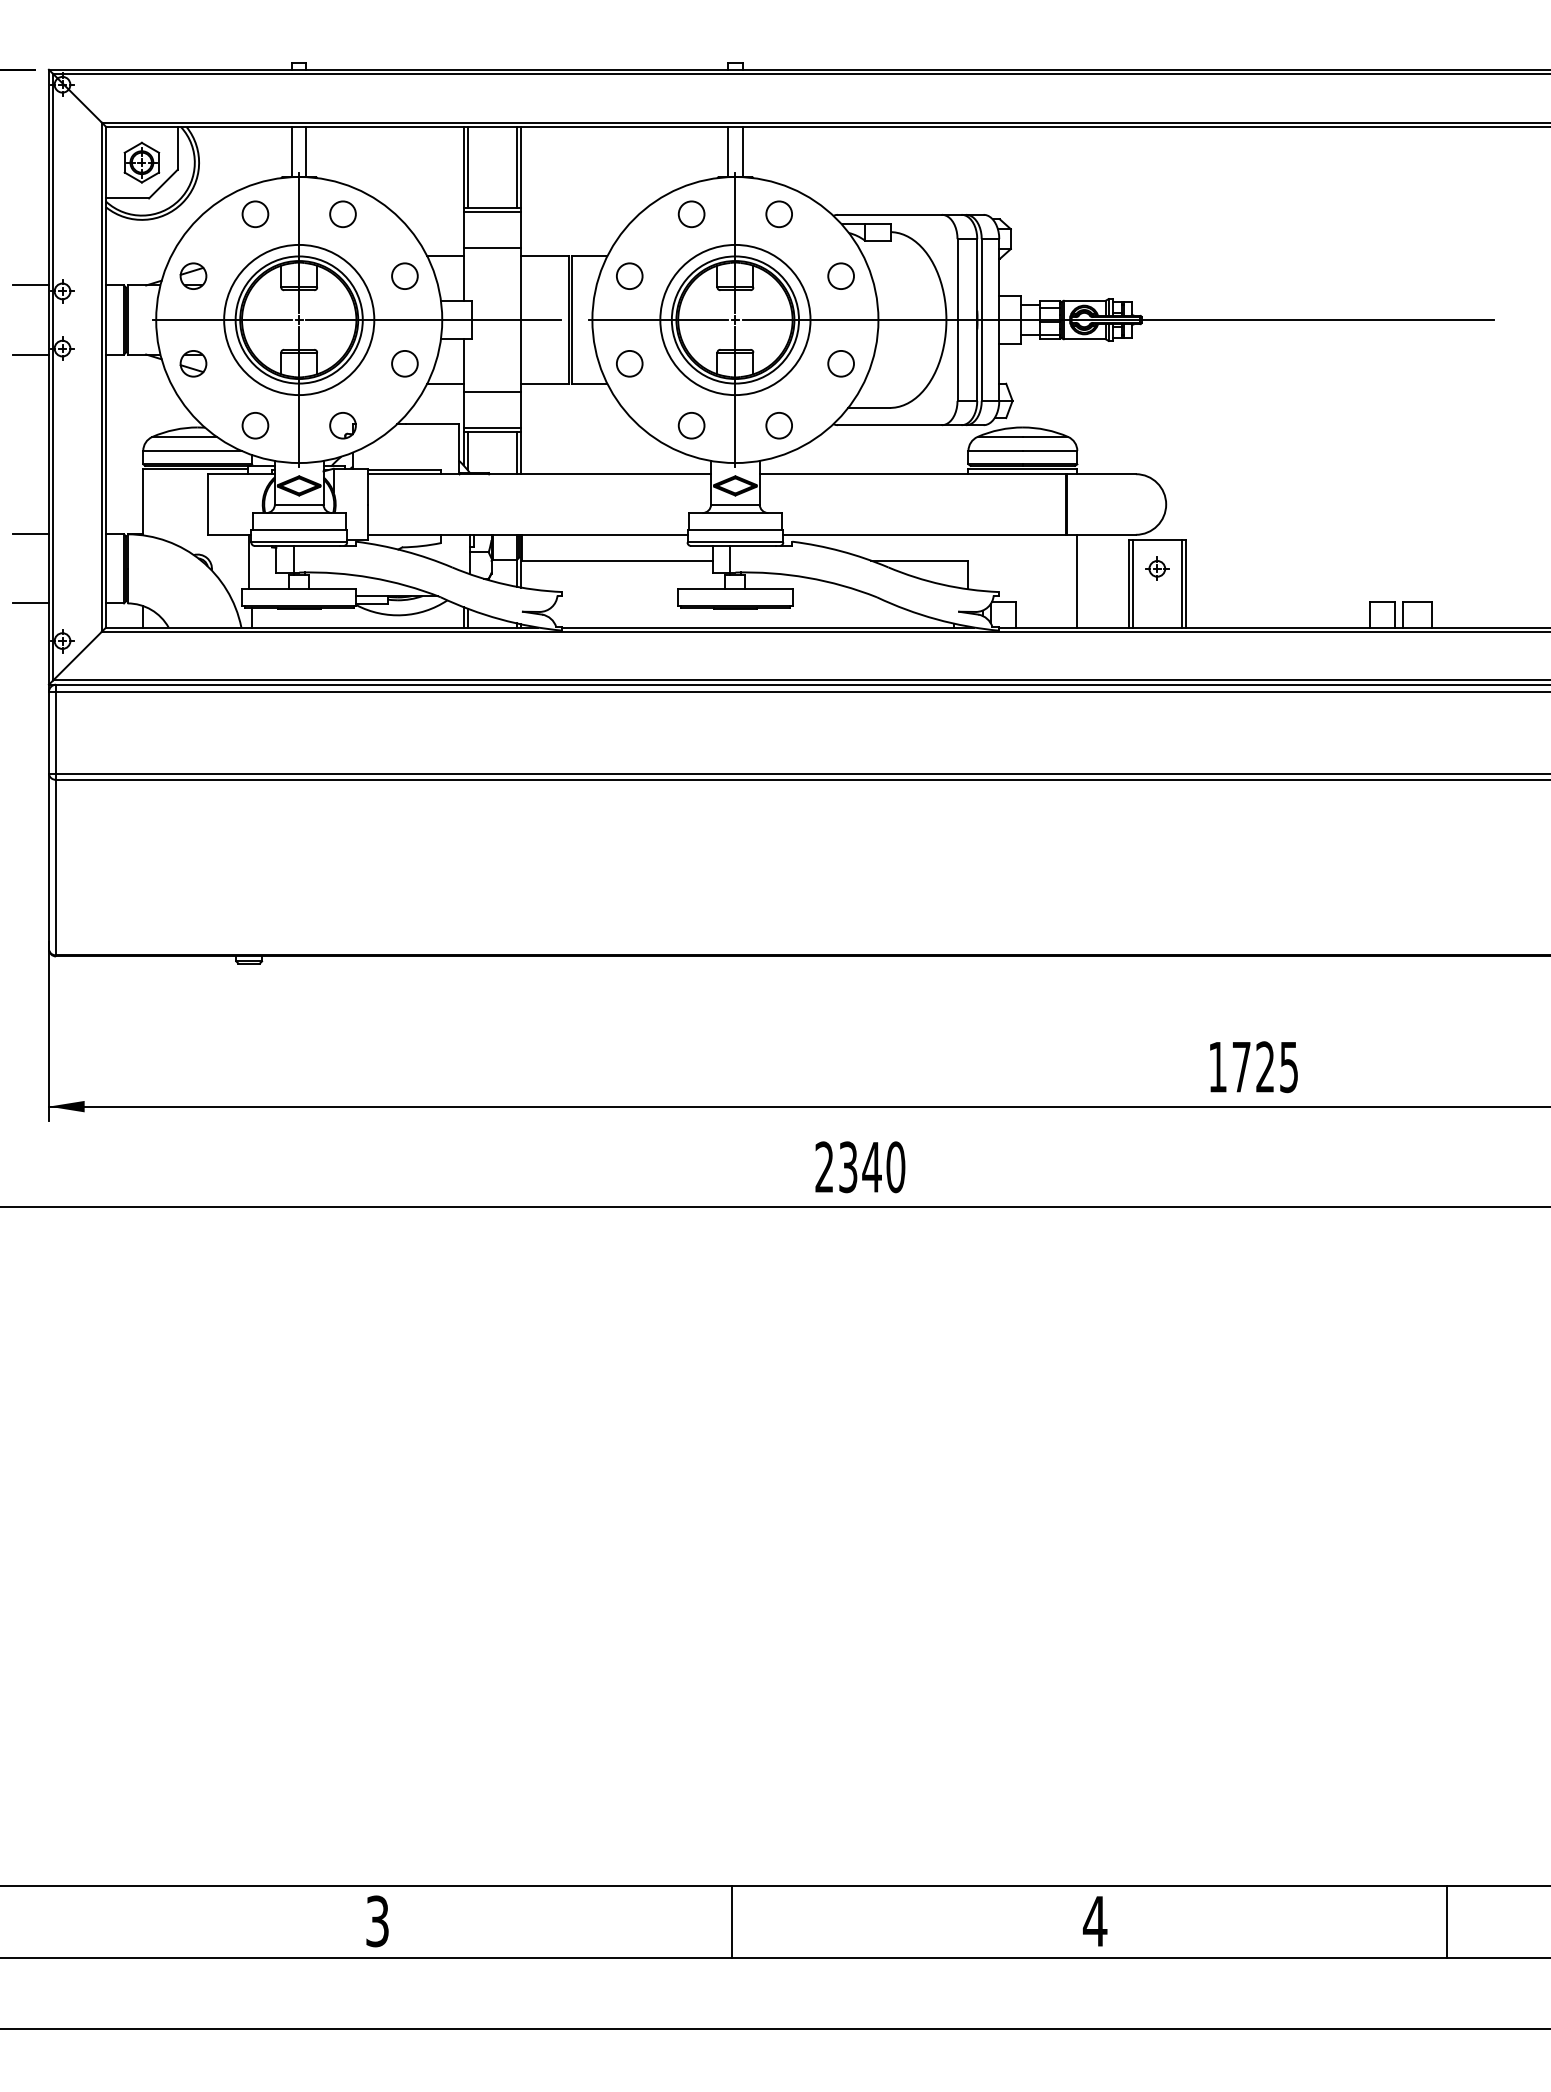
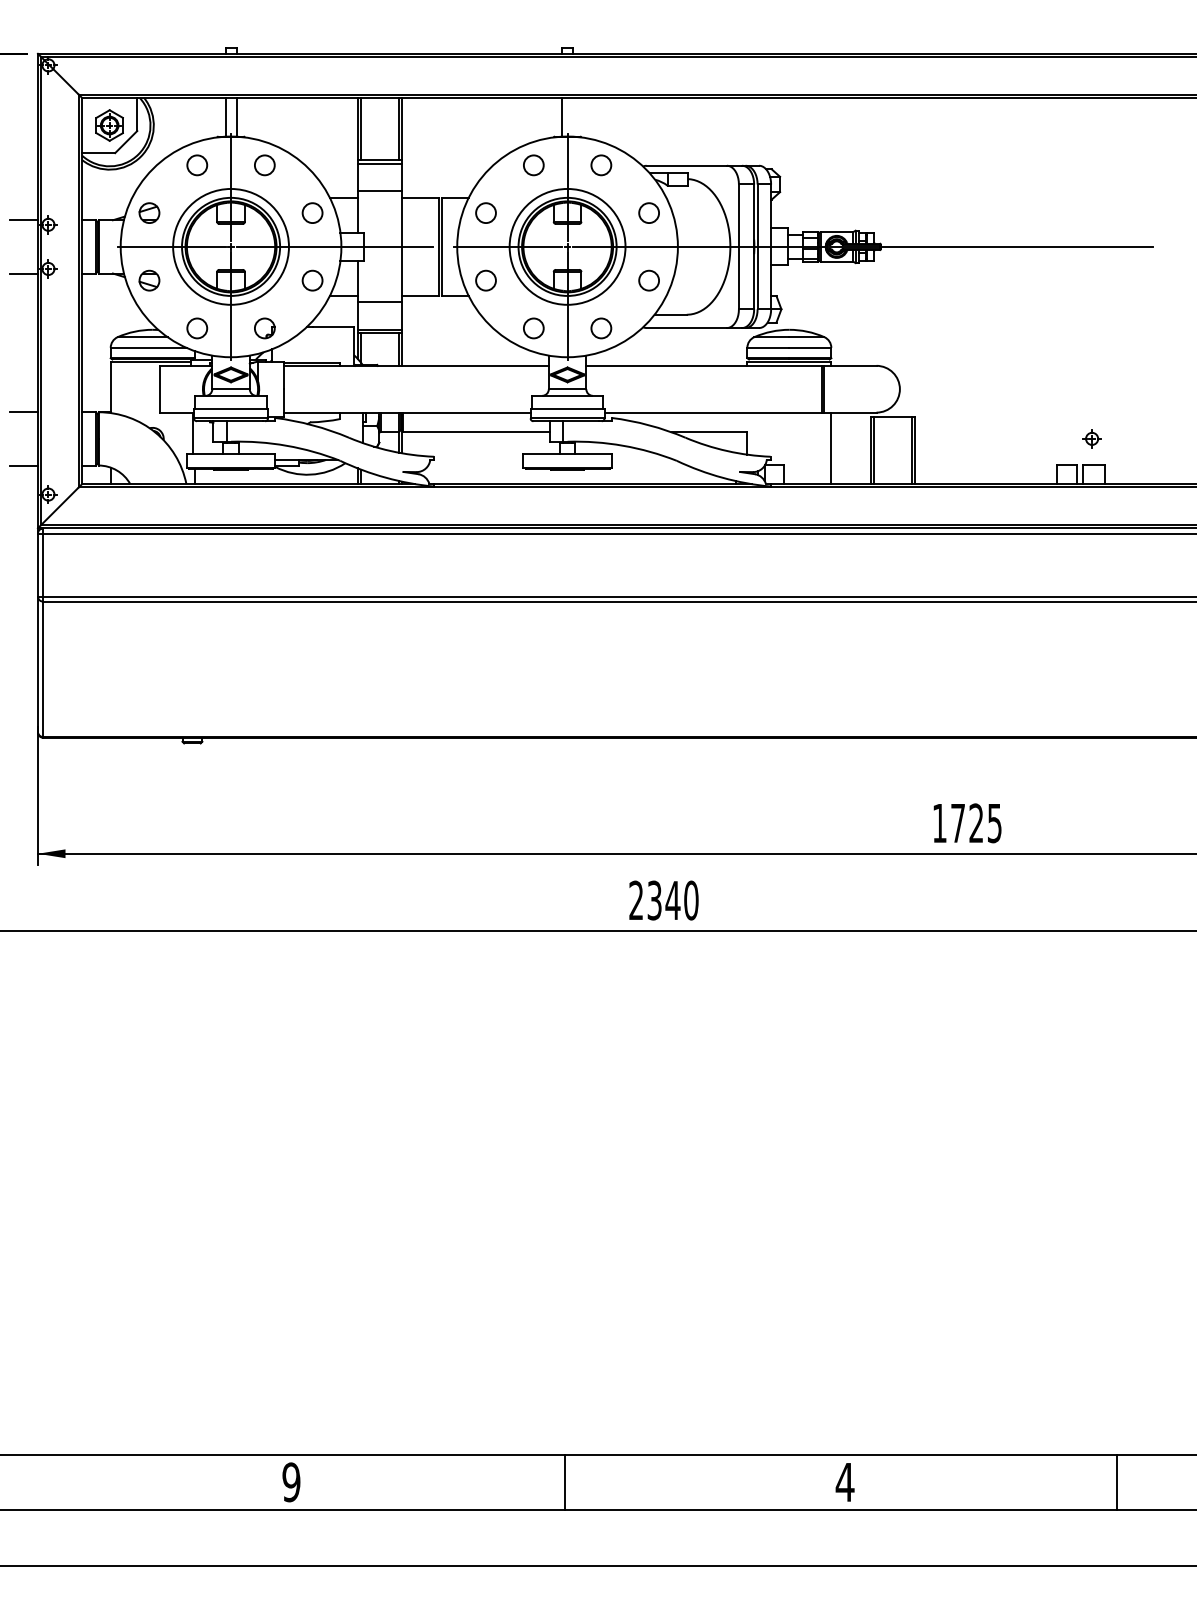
line: (742, 151) -> (573, 116), removed
part: (1157, 568) -> (1092, 438), moved
text: (377, 1921) -> (291, 1482), 3 -> 9

